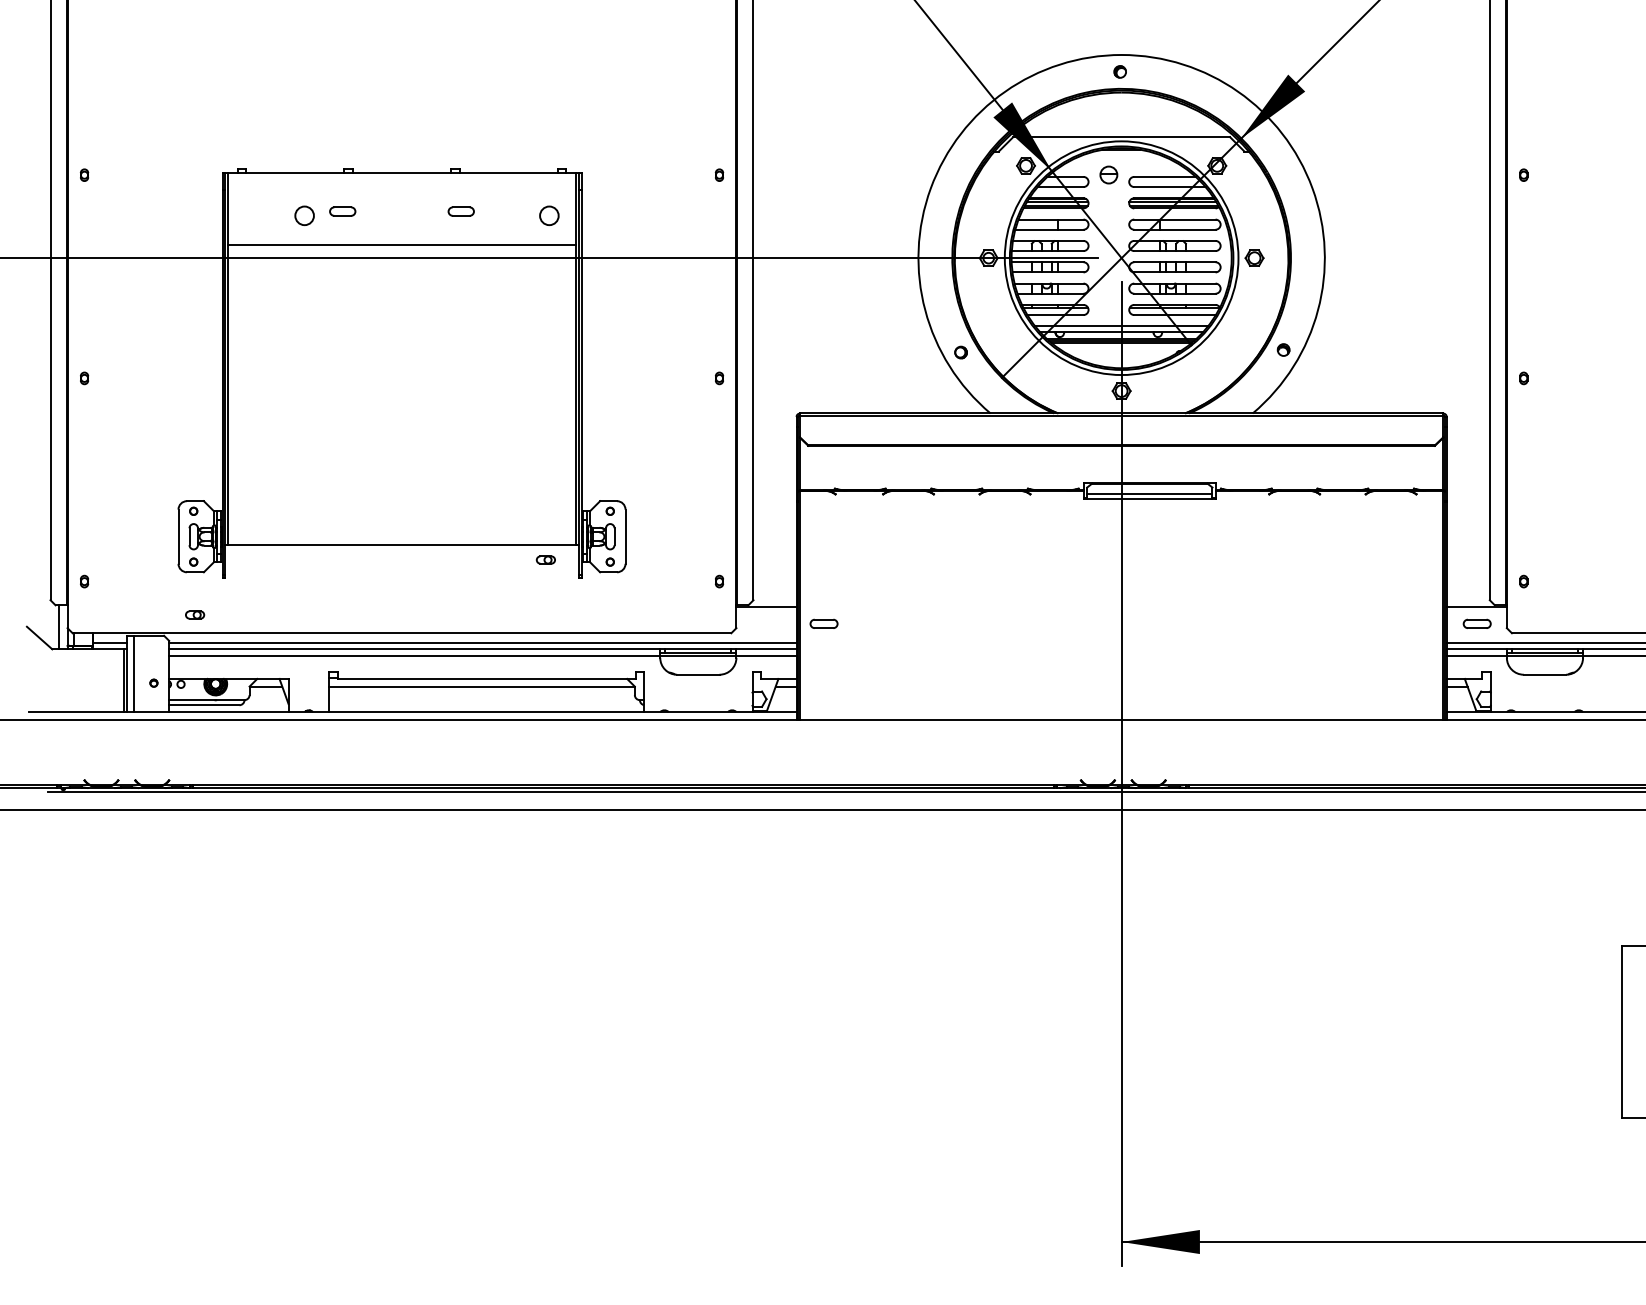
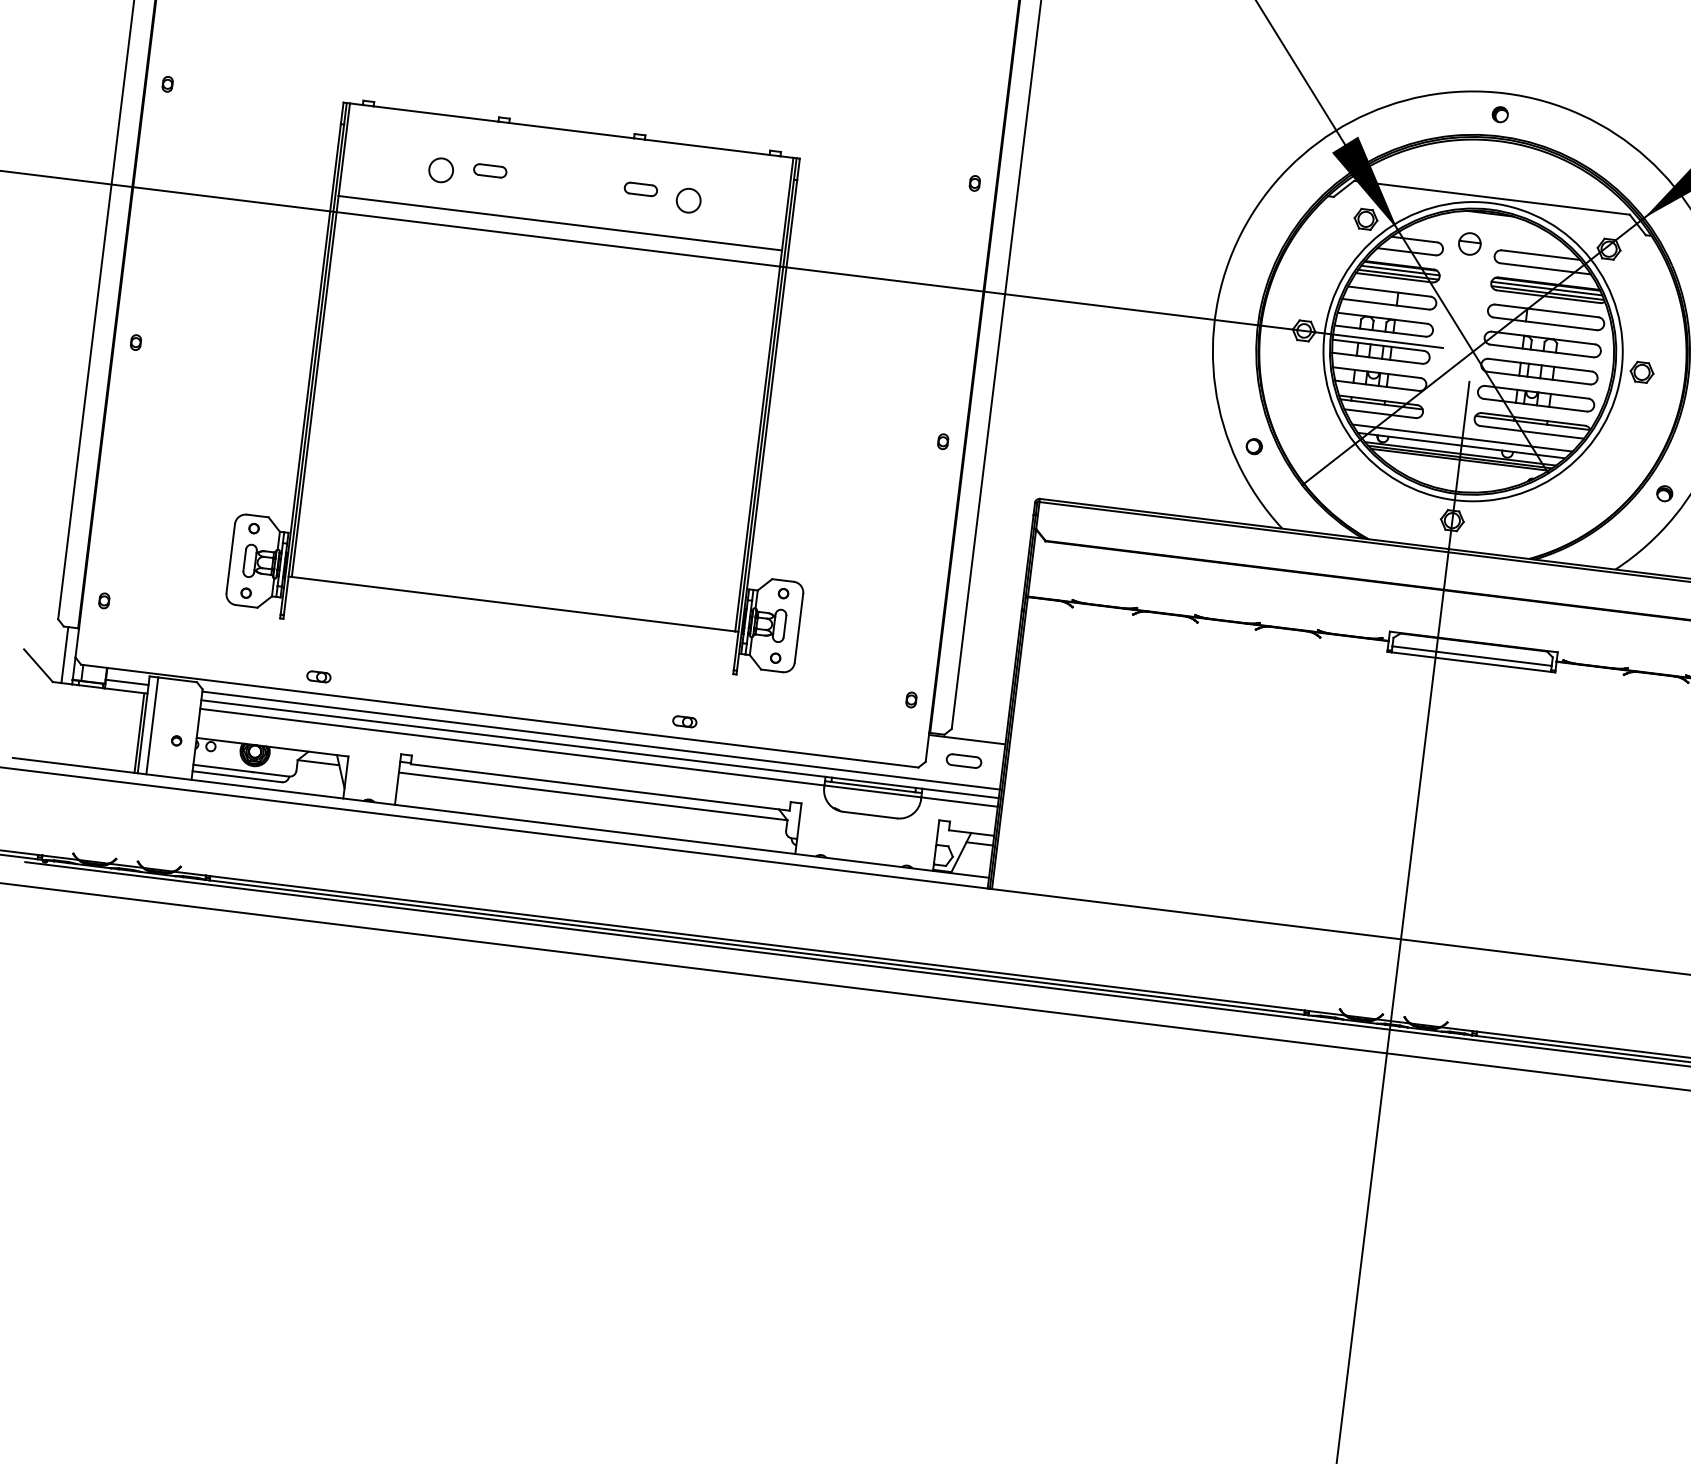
circle: (549, 215) -> (688, 200), moved
part: (545, 559) -> (684, 721), moved
part: (195, 614) -> (319, 676), moved
part: (823, 623) -> (963, 760), moved

